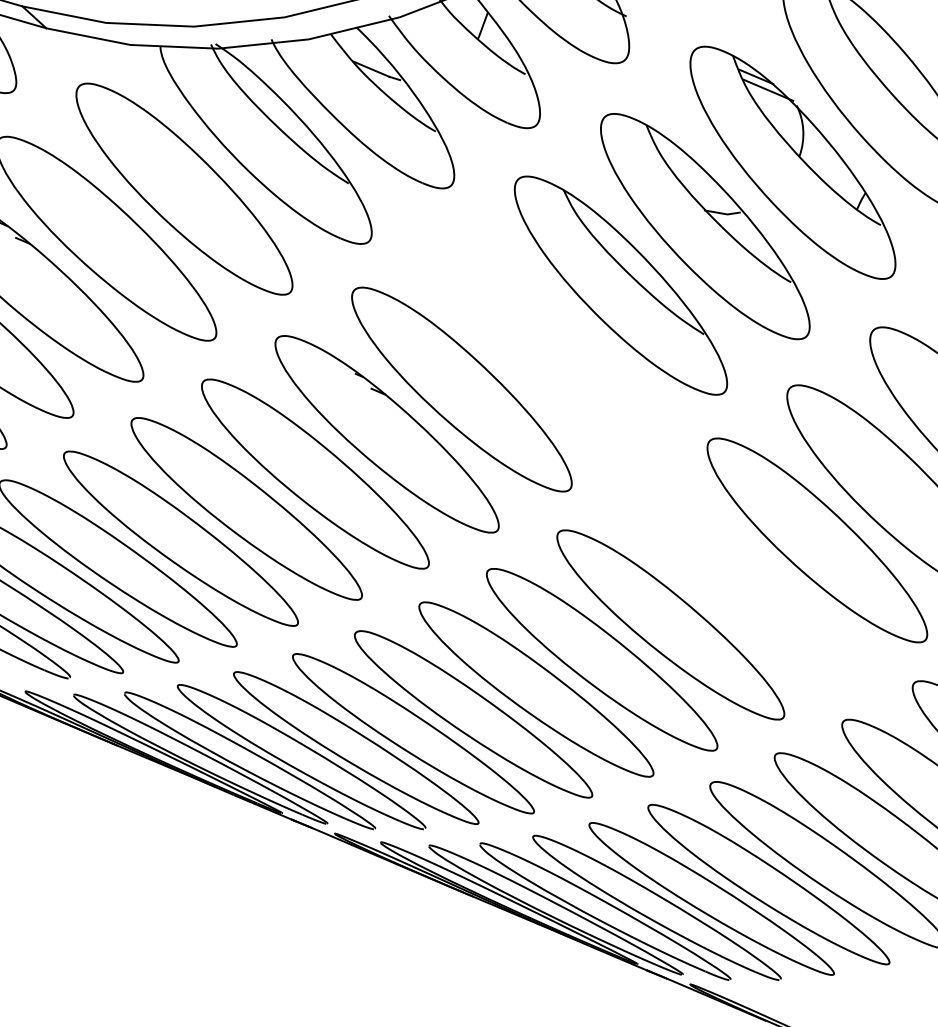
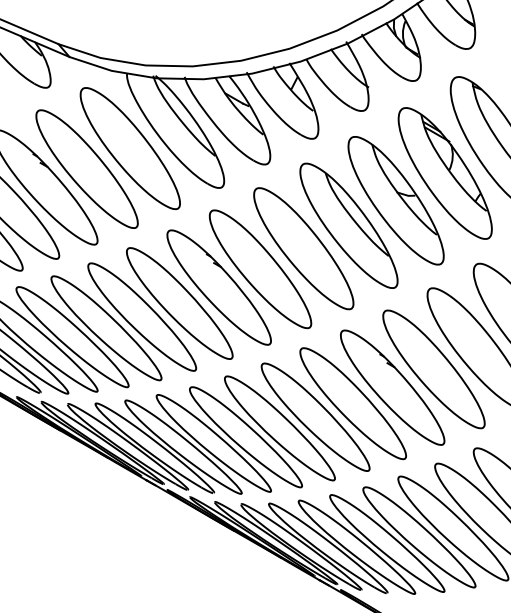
part: (539, 339) -> (303, 248), added
part: (742, 584) -> (392, 387), added

